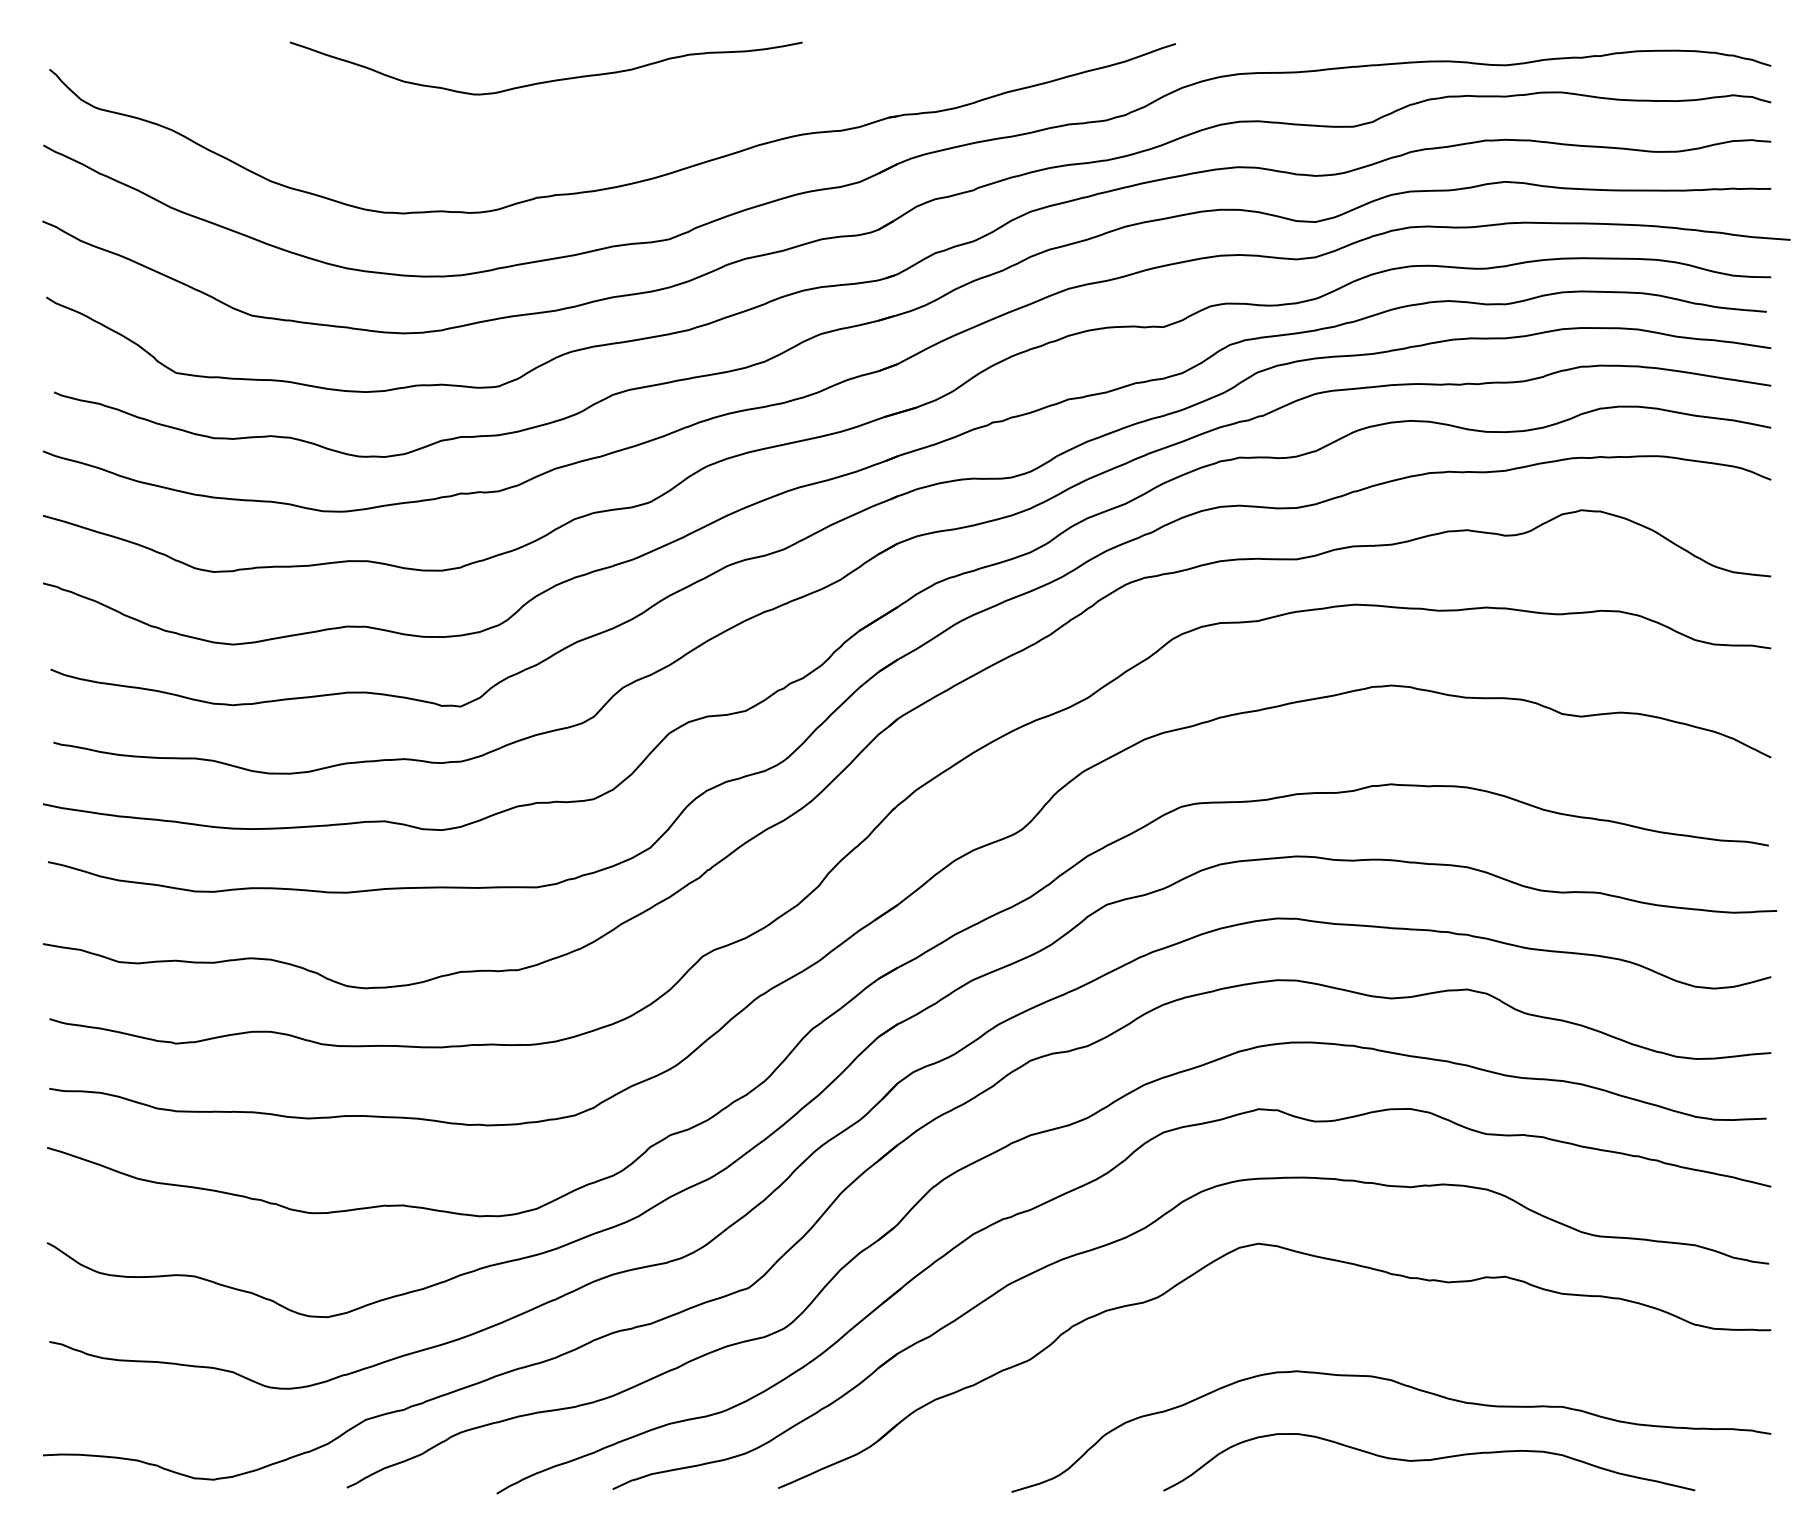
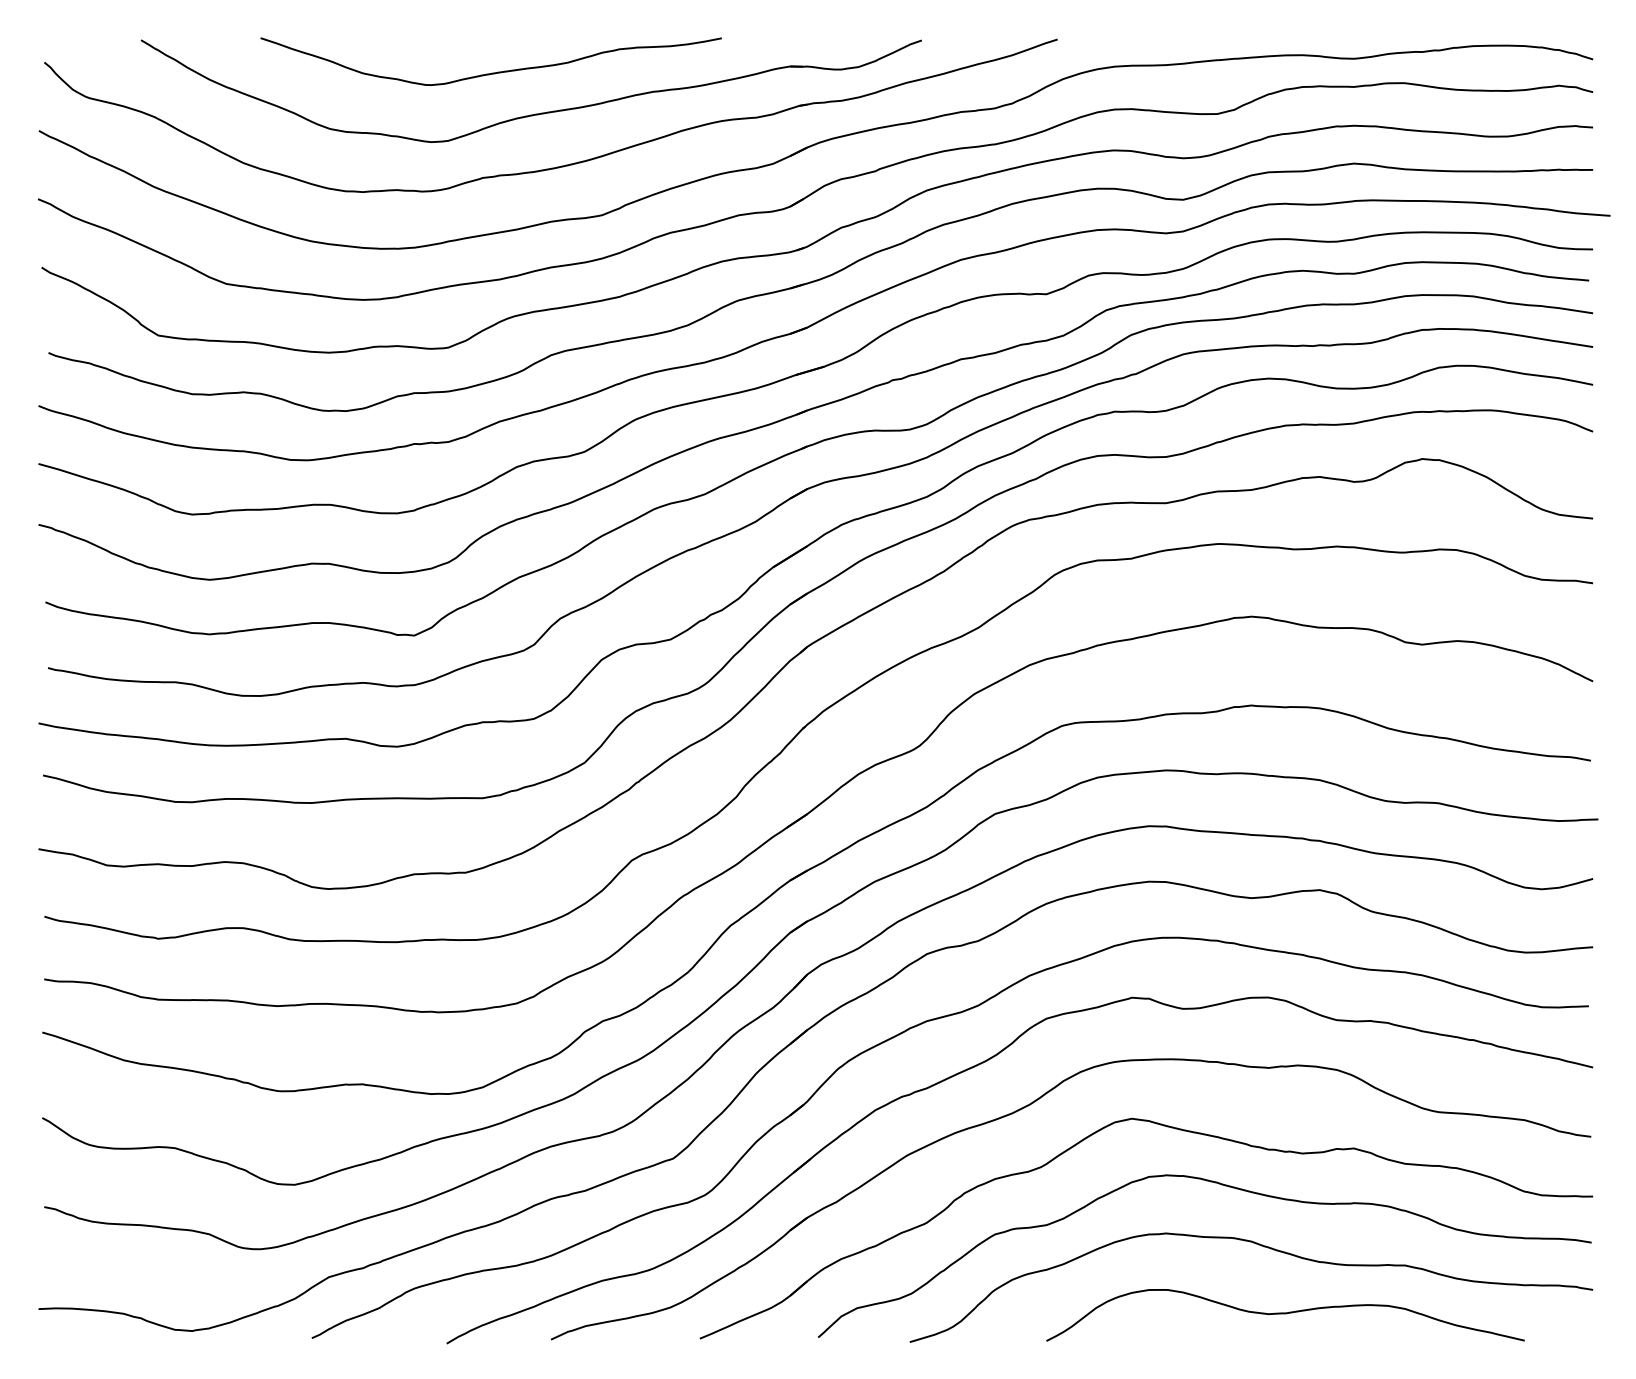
part: (594, 126) -> (534, 113), added
curve: (1360, 1318) -> (1223, 1186), added

